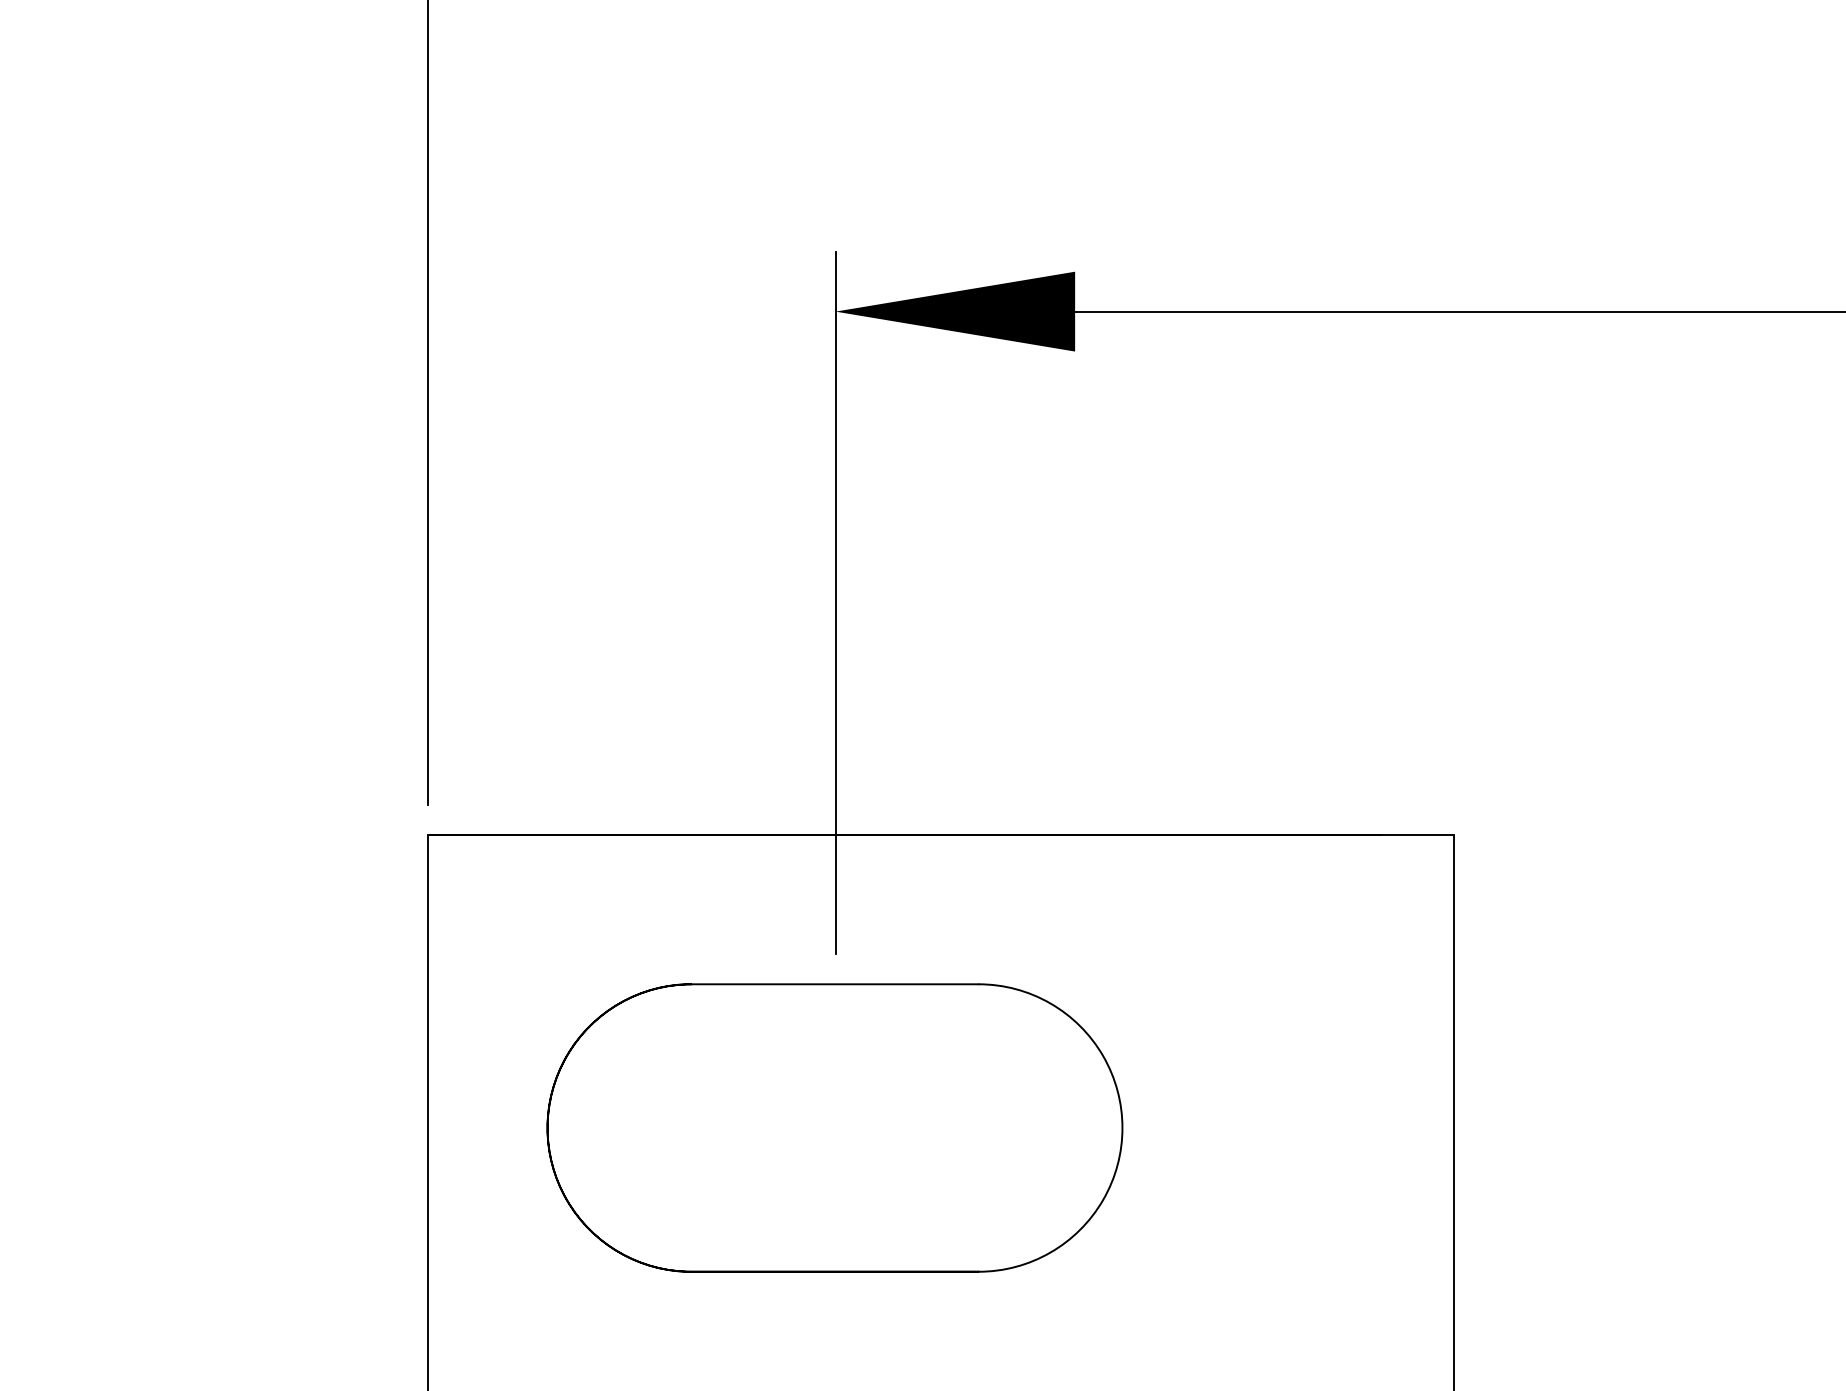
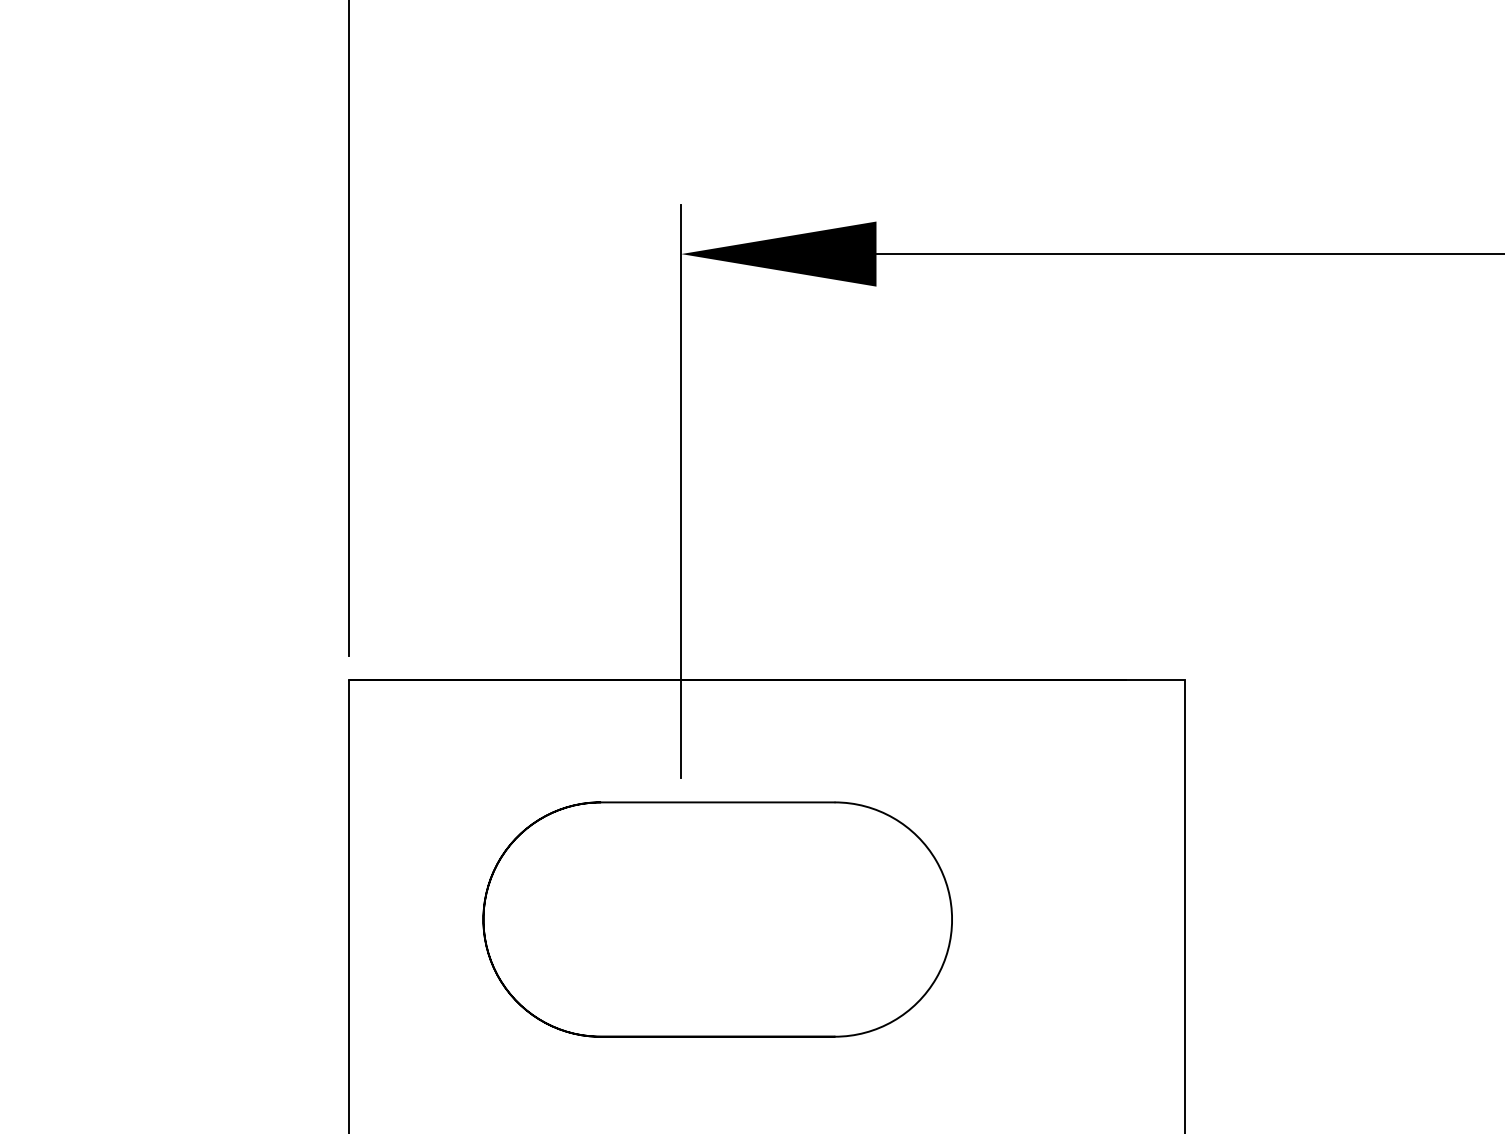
part: (834, 1127) -> (717, 919), moved

